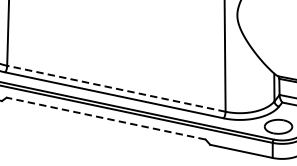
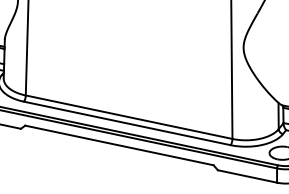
line: (116, 89) -> (129, 117), dashed -> solid
line: (105, 118) -> (118, 145), dashed -> solid

